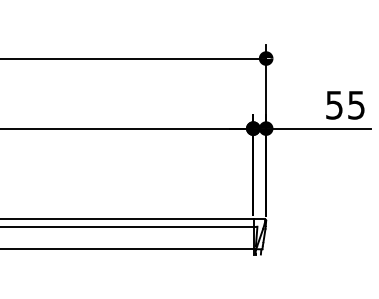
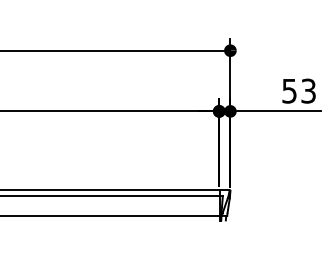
text: (356, 104) -> (308, 90), 55 -> 53

